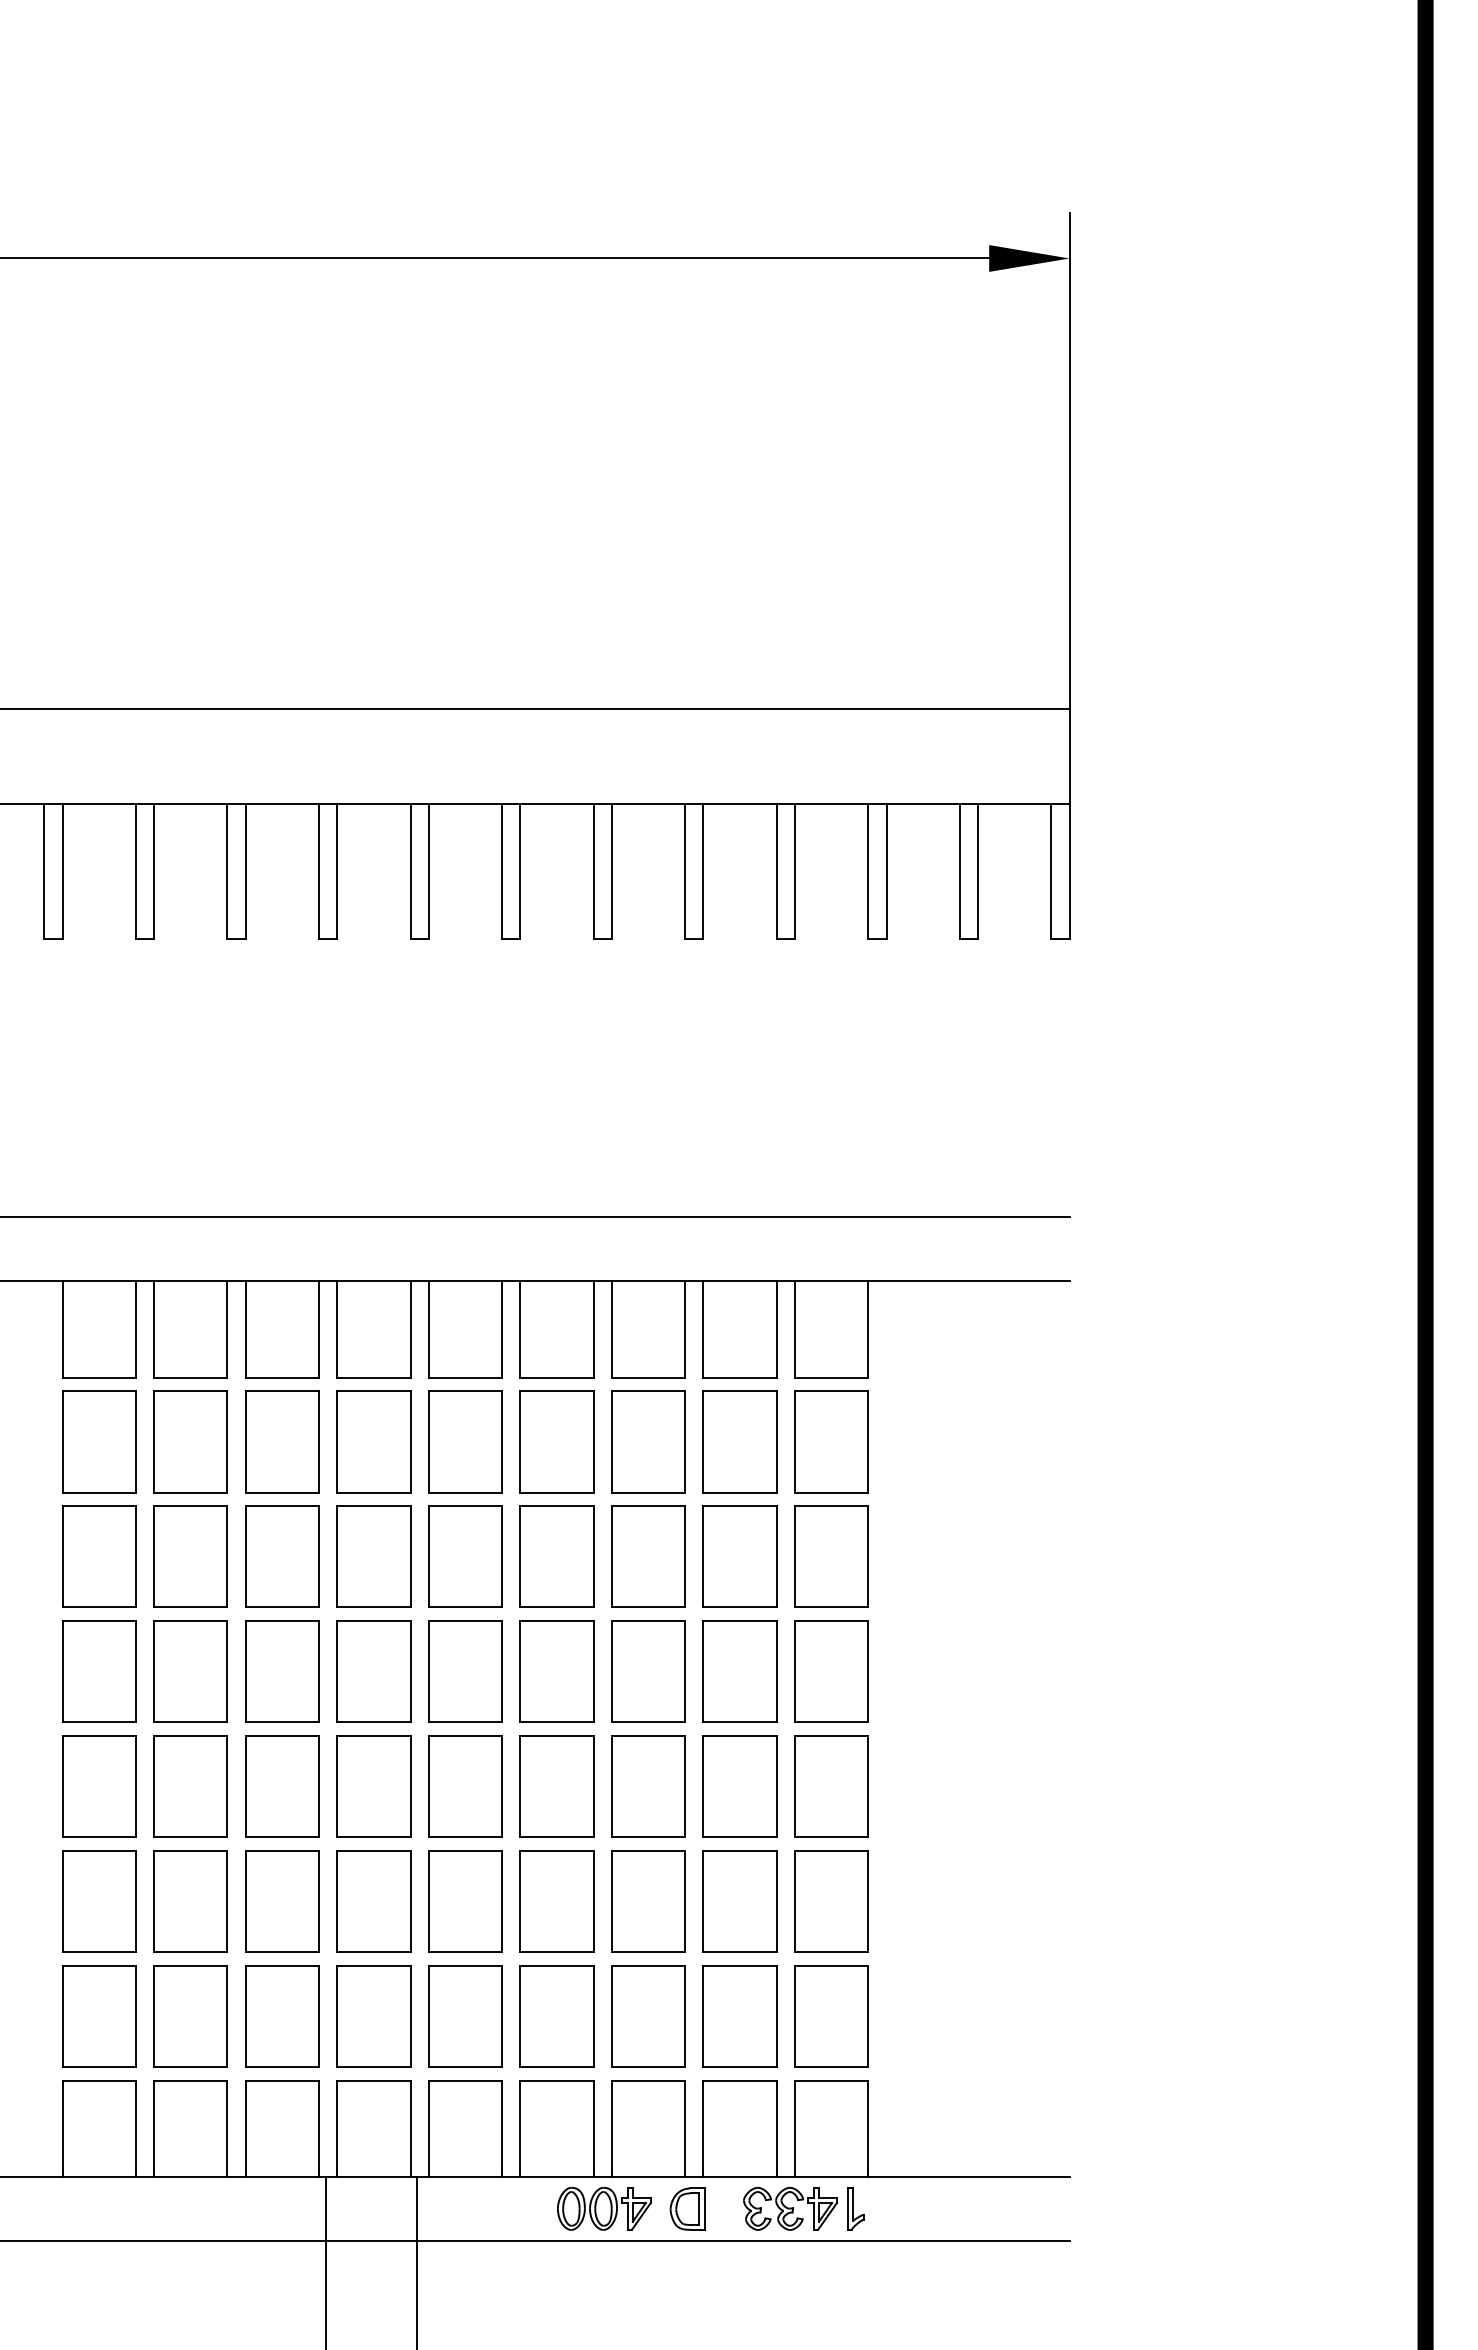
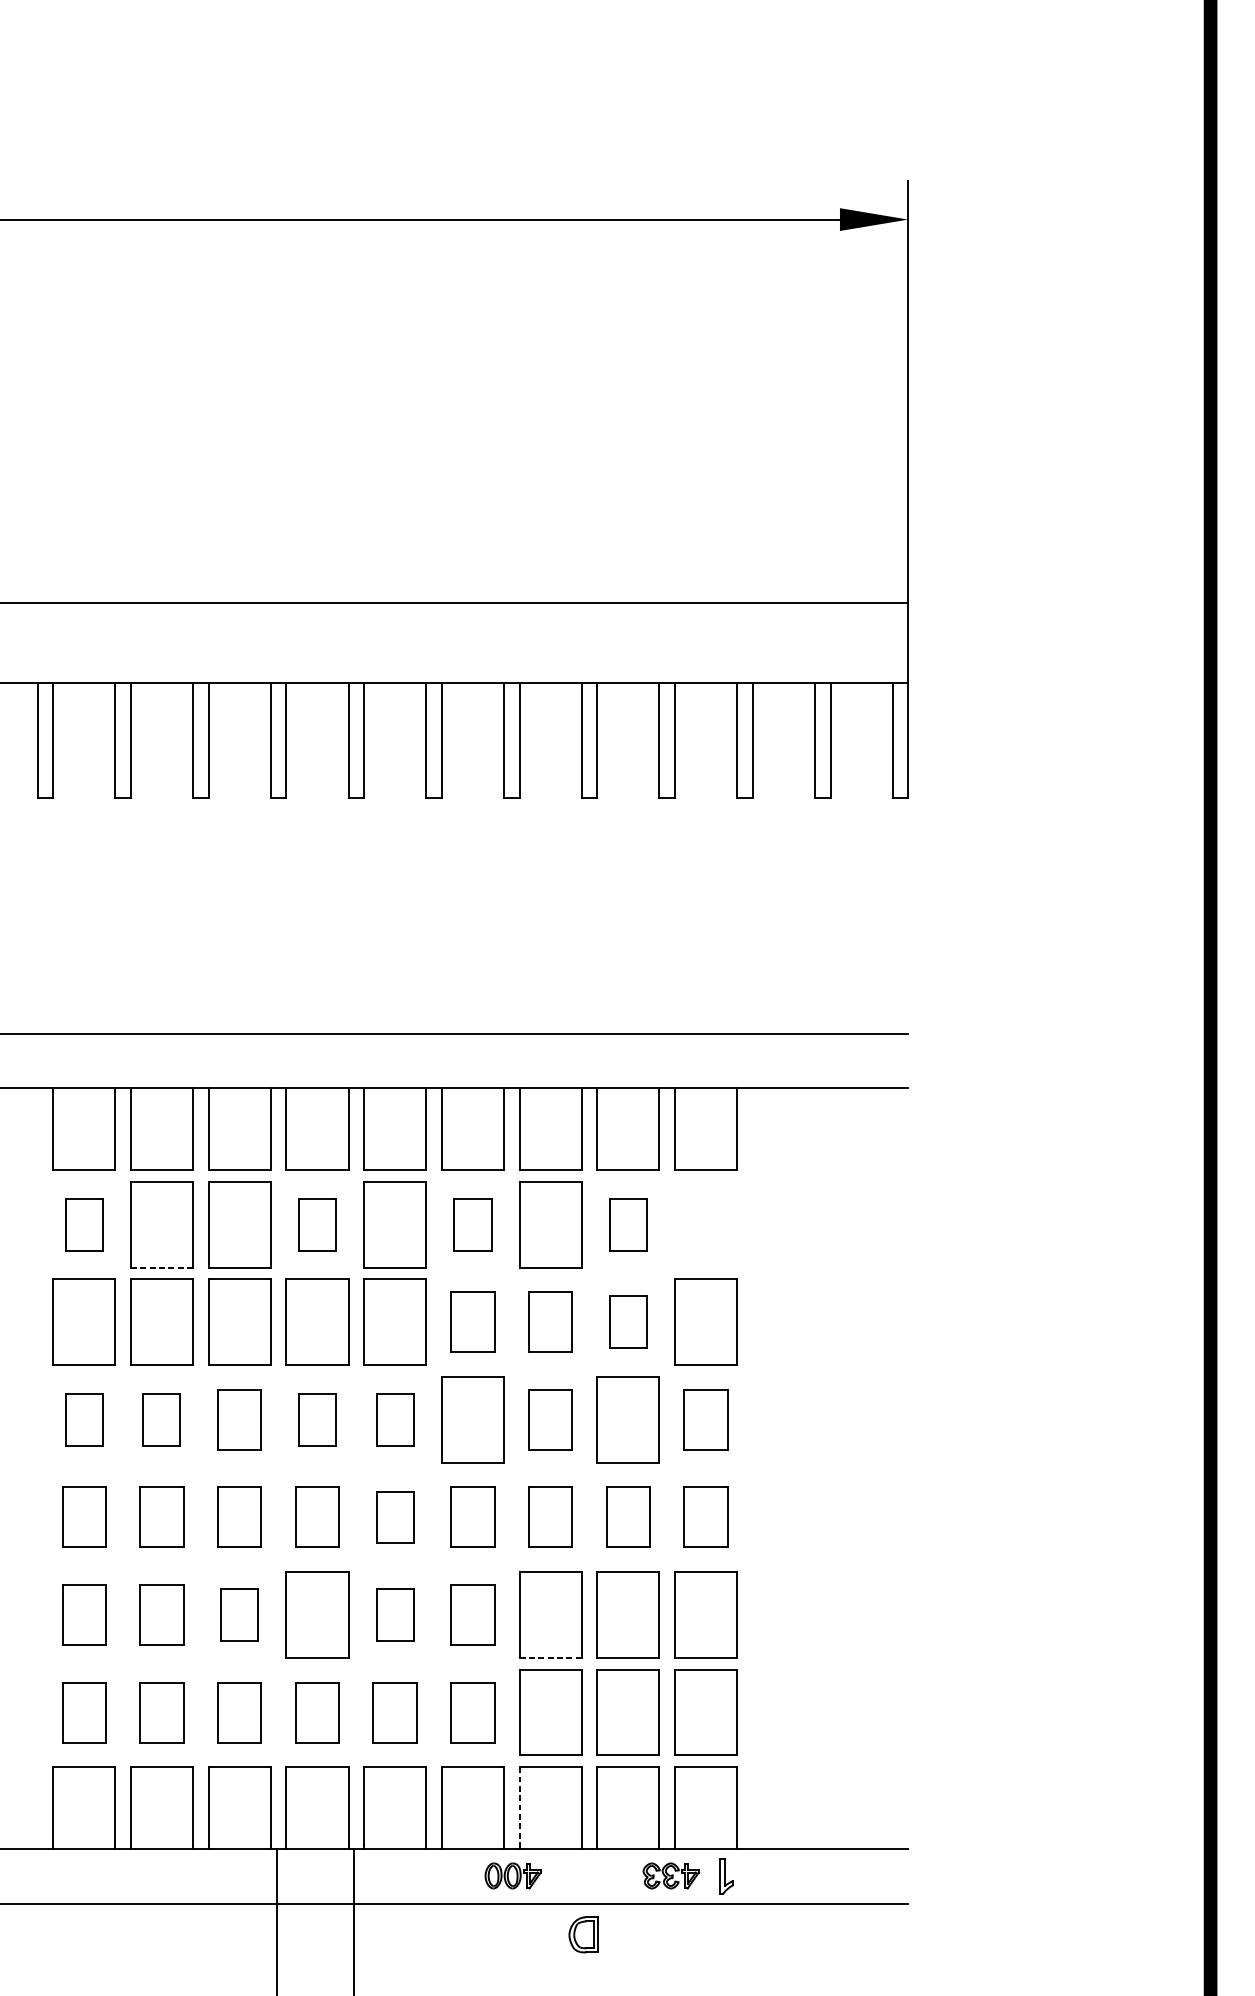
part: (99, 1441) -> (84, 1224), size x0.6
part: (373, 1441) -> (317, 1224), size x0.6
part: (556, 1441) -> (472, 1224), size x0.6
part: (739, 1441) -> (627, 1224), size x0.6
part: (831, 1441) -> (706, 1224), removed
line: (190, 1492) -> (161, 1267), solid -> dashed
part: (556, 1556) -> (472, 1322), size x0.7
part: (648, 1556) -> (550, 1322), size x0.7
part: (739, 1556) -> (627, 1322), size x0.6
part: (99, 1671) -> (84, 1419), size x0.6
part: (190, 1671) -> (161, 1419), size x0.6
part: (282, 1671) -> (239, 1419), size x0.7
part: (373, 1671) -> (317, 1419), size x0.6
part: (465, 1671) -> (395, 1419), size x0.6
part: (648, 1671) -> (550, 1419), size x0.7
part: (831, 1671) -> (706, 1419), size x0.7
part: (99, 1786) -> (84, 1517), size x0.7
part: (190, 1786) -> (161, 1517), size x0.7
part: (282, 1786) -> (239, 1517), size x0.7
part: (373, 1786) -> (317, 1517), size x0.7
part: (465, 1786) -> (395, 1517), size x0.6
part: (556, 1786) -> (472, 1517), size x0.7
part: (648, 1786) -> (550, 1517), size x0.7
part: (739, 1786) -> (627, 1517), size x0.7
part: (831, 1786) -> (706, 1517), size x0.7
part: (99, 1901) -> (84, 1615), size x0.7
part: (190, 1901) -> (161, 1615), size x0.7
part: (282, 1901) -> (239, 1615), size x0.6
part: (465, 1901) -> (395, 1615), size x0.6
part: (556, 1901) -> (472, 1615), size x0.7
line: (648, 1952) -> (550, 1658), solid -> dashed
part: (99, 2016) -> (84, 1712), size x0.7
part: (190, 2016) -> (161, 1712), size x0.7
part: (282, 2016) -> (239, 1712), size x0.7
part: (373, 2016) -> (317, 1712), size x0.7
part: (465, 2016) -> (395, 1712), size x0.7
part: (556, 2016) -> (472, 1712), size x0.7
line: (611, 2126) -> (519, 1806), solid -> dashed
part: (604, 2208) -> (513, 1875), size x0.7
part: (687, 2208) -> (583, 1934), moved
part: (790, 2208) -> (671, 1875), size x0.7

